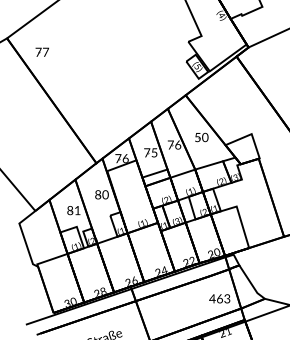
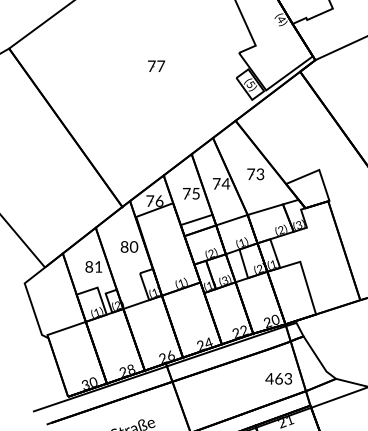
part: (41, 51) -> (155, 65), moved
text: (201, 137) -> (255, 174), 50 -> 73
text: (177, 144) -> (225, 183), 76 -> 74

